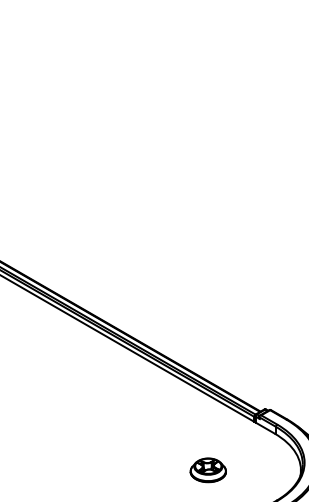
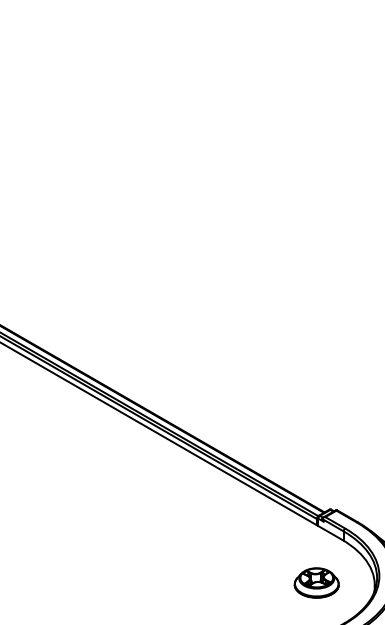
part: (207, 470) -> (315, 583), moved

